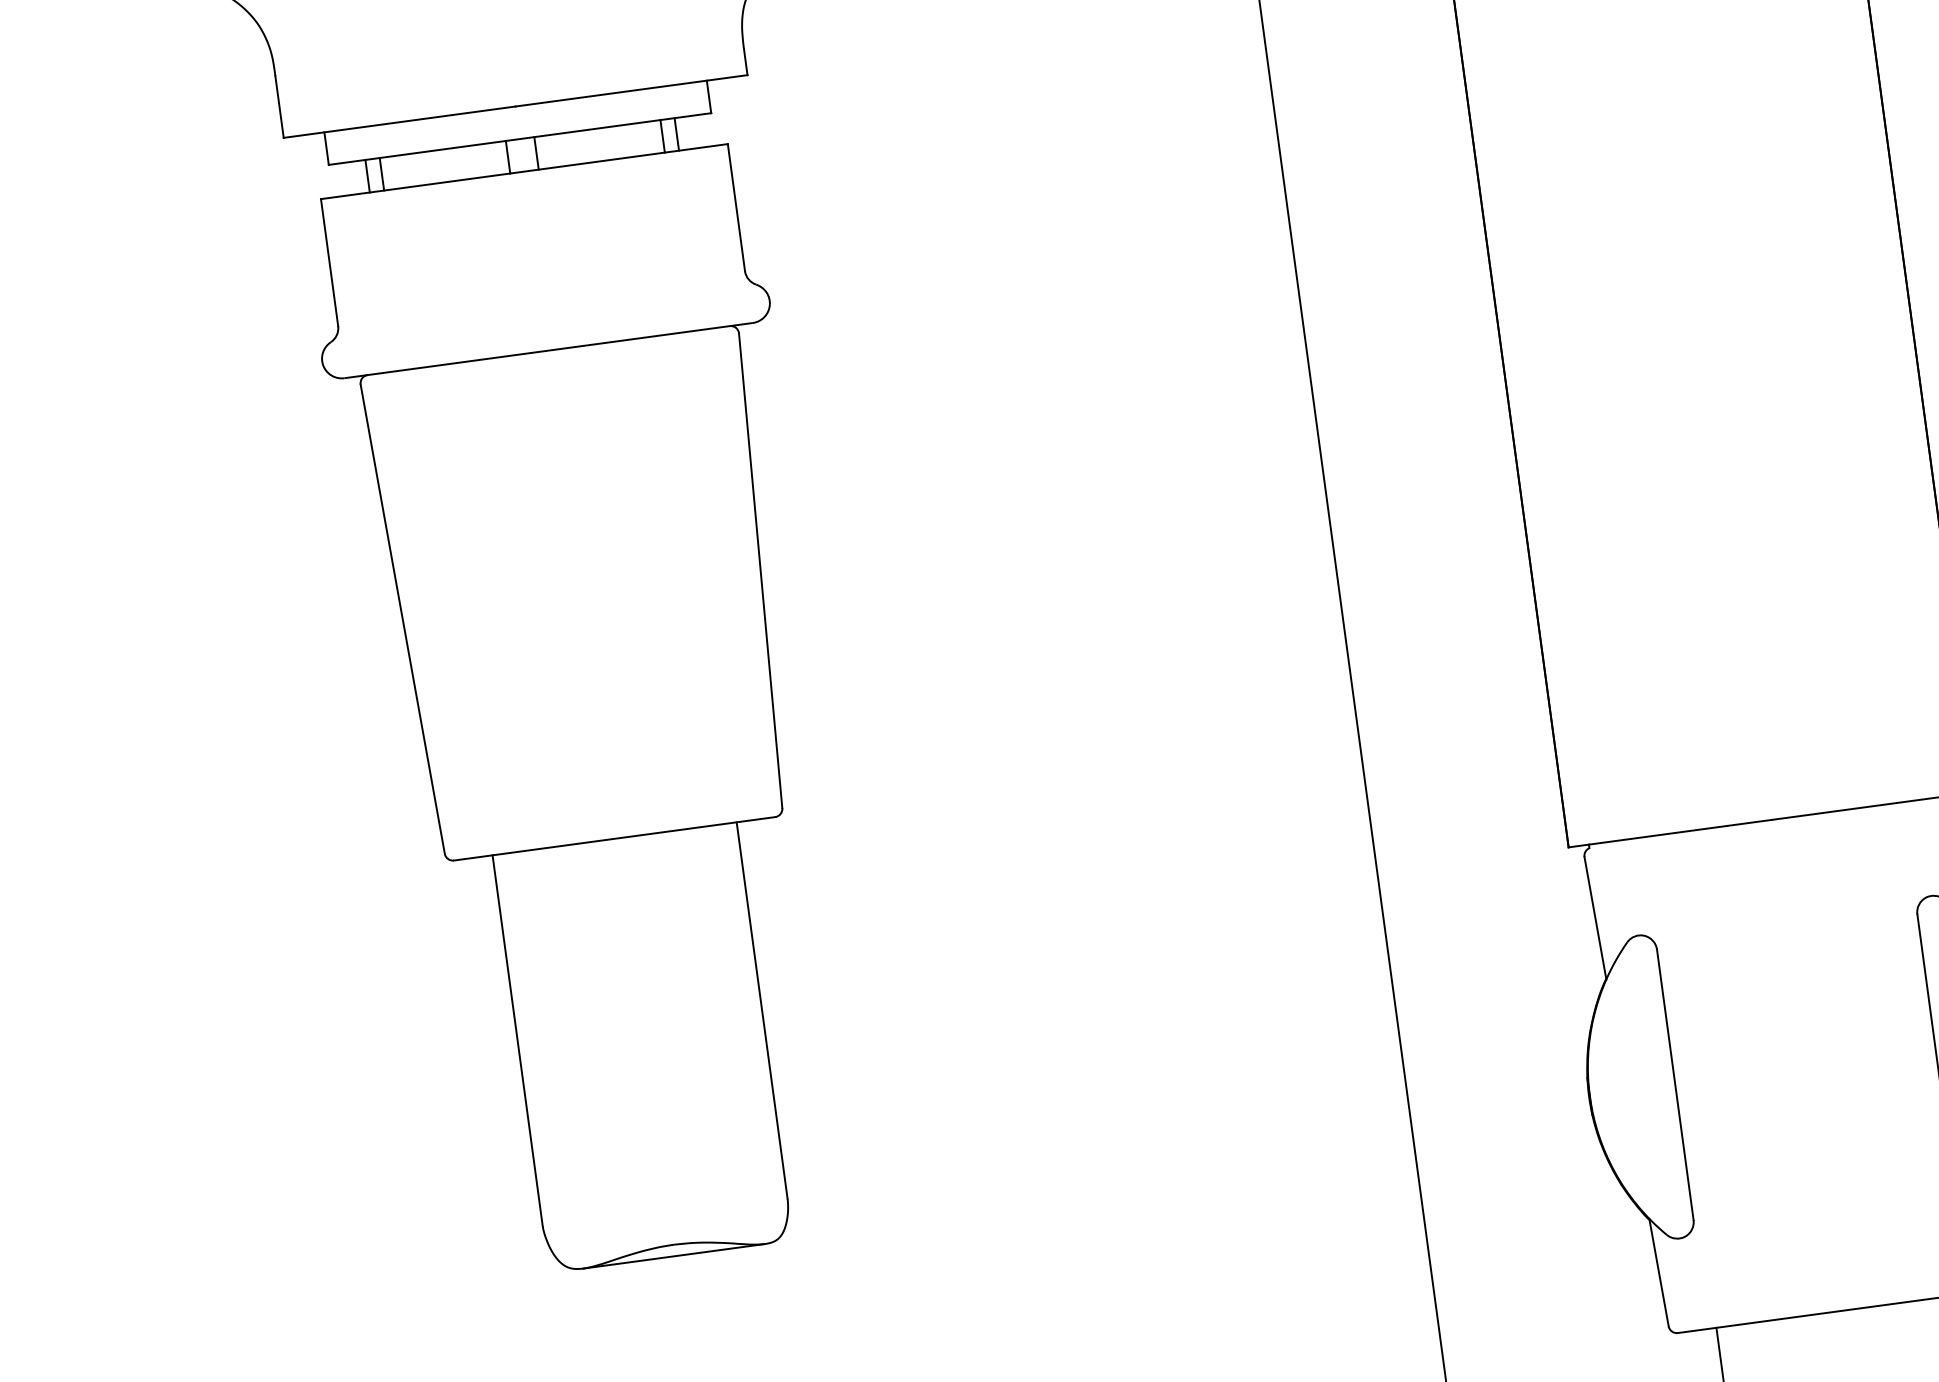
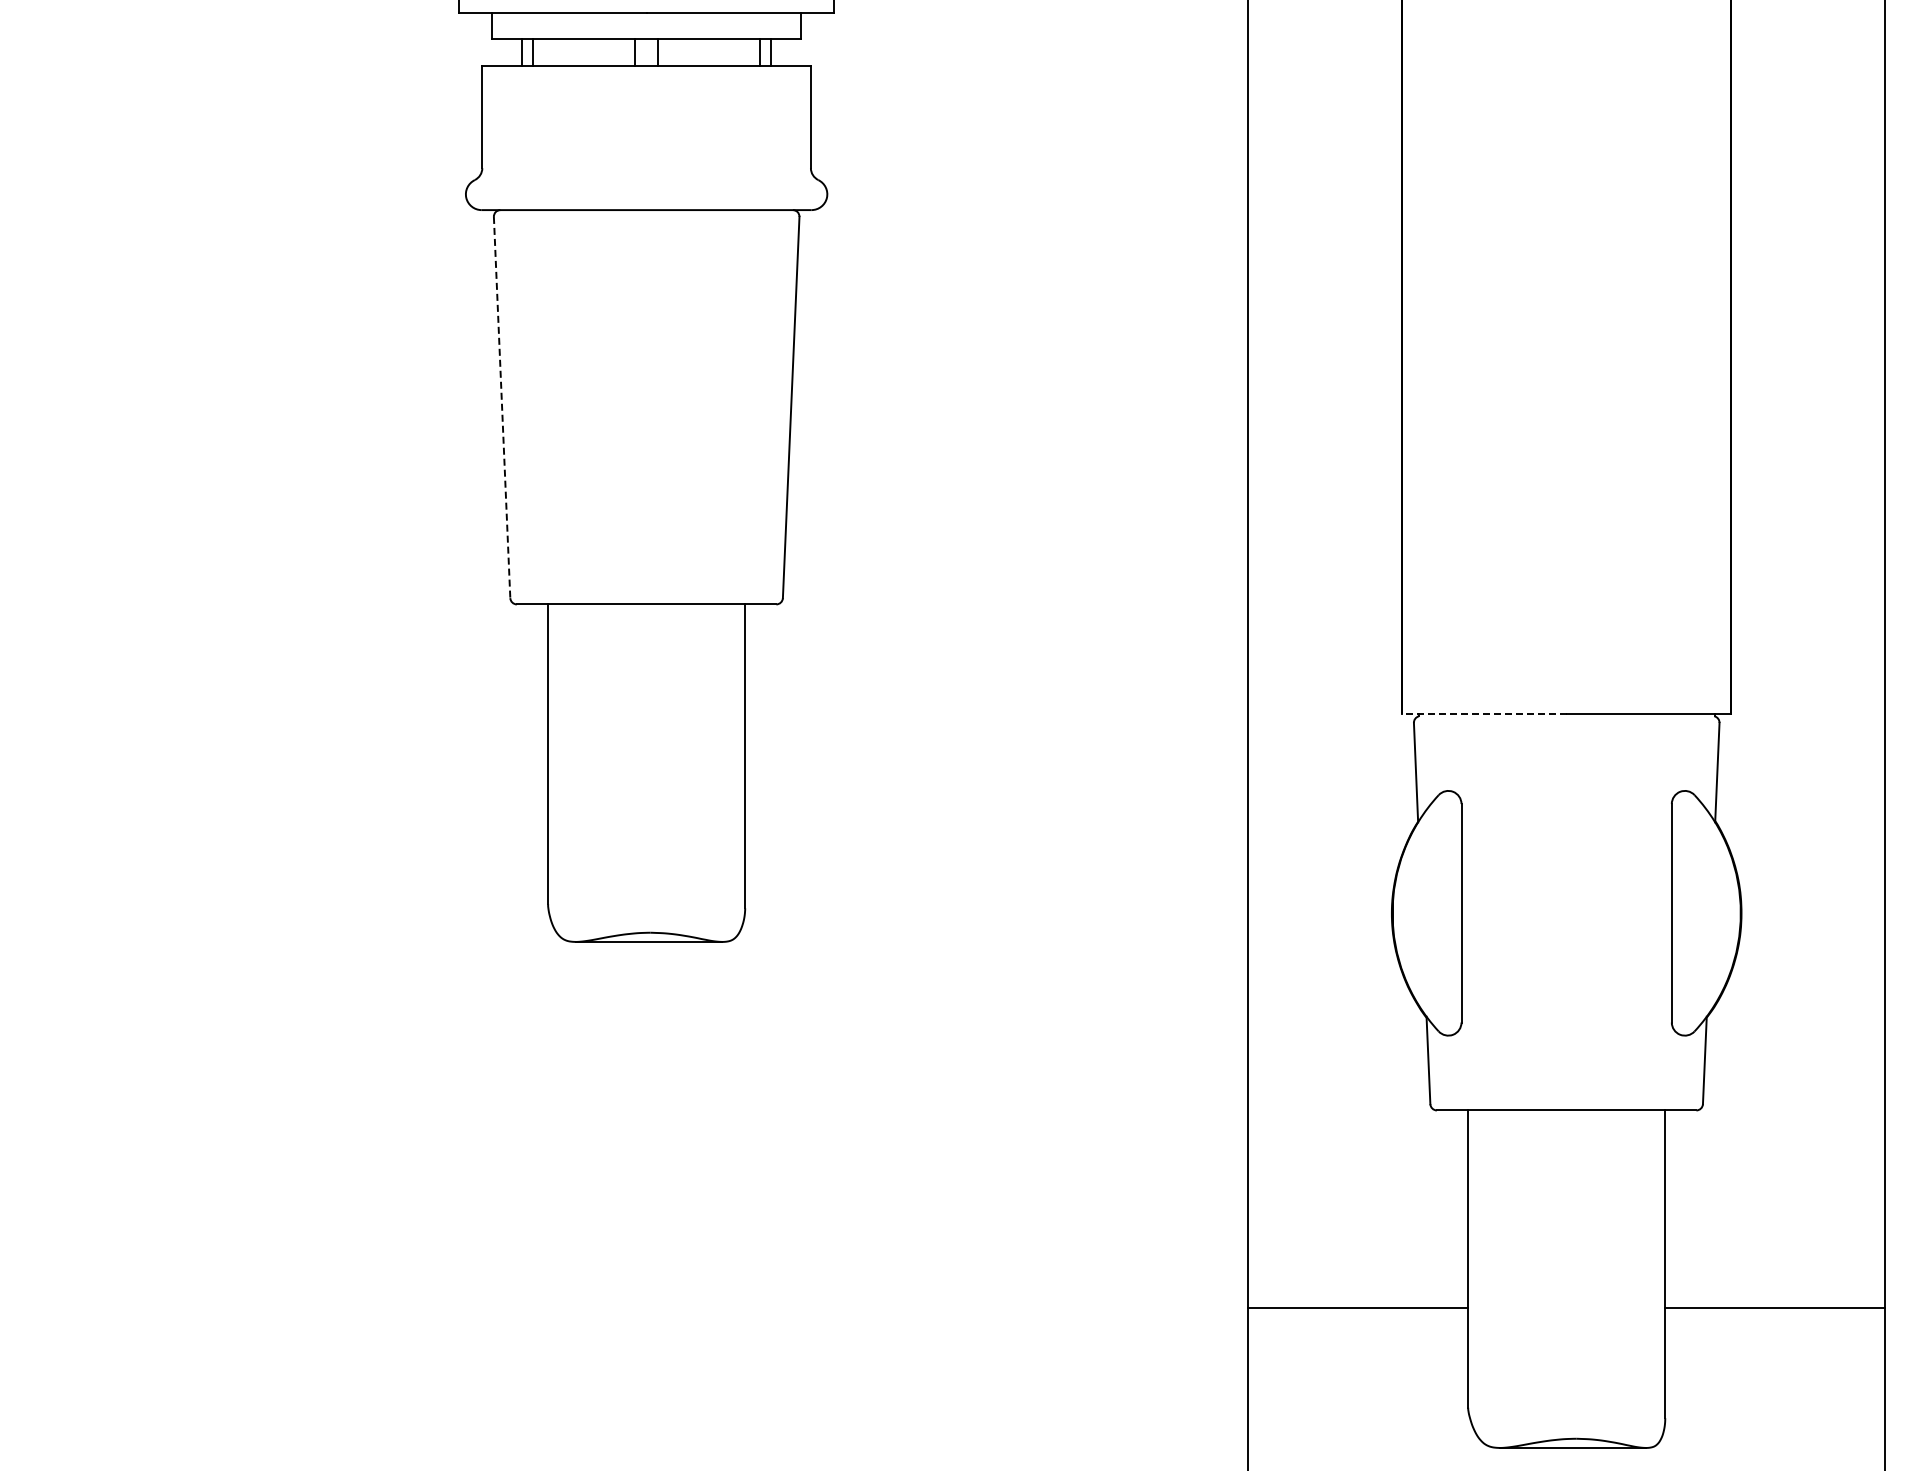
line: (403, 619) -> (502, 407), solid -> dashed
line: (1670, 833) -> (1484, 713), solid -> dashed

